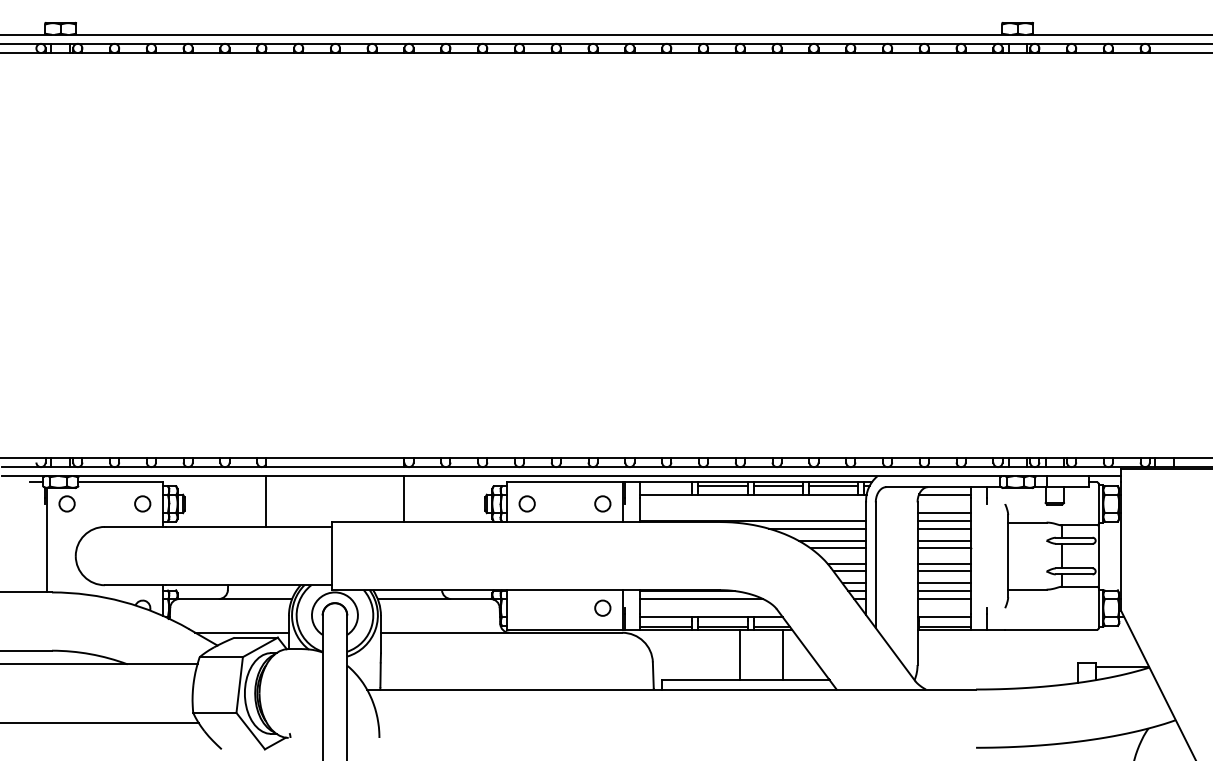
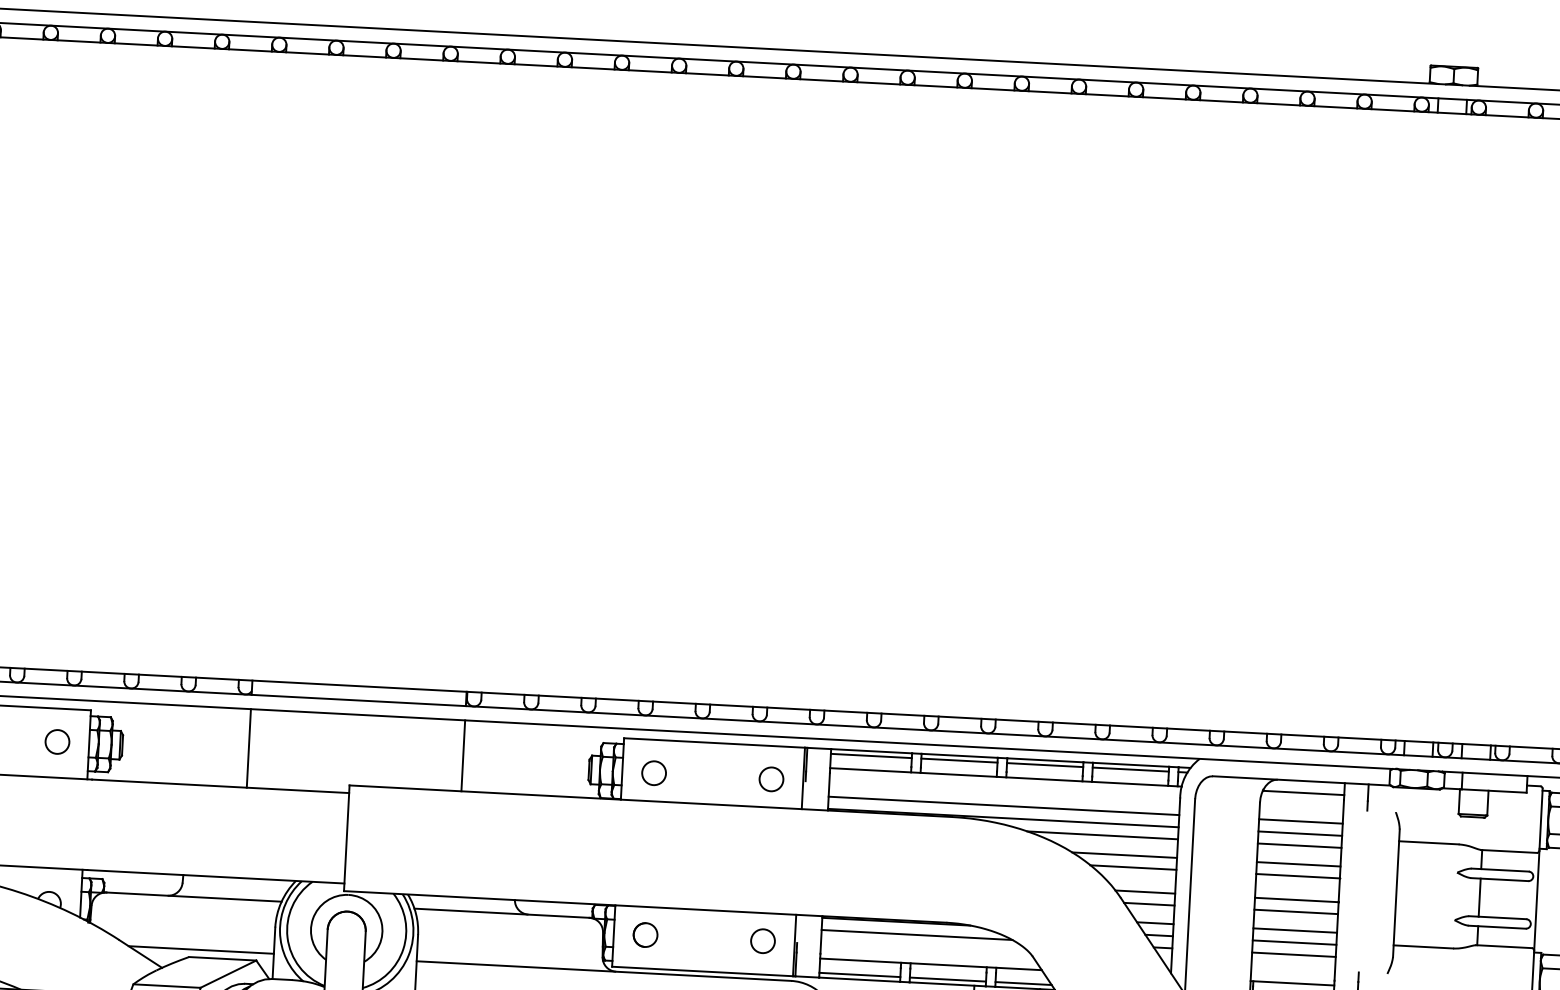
line: (666, 485) -> (871, 755), added
line: (753, 513) -> (1004, 806), added
circle: (526, 607) -> (644, 933), added

